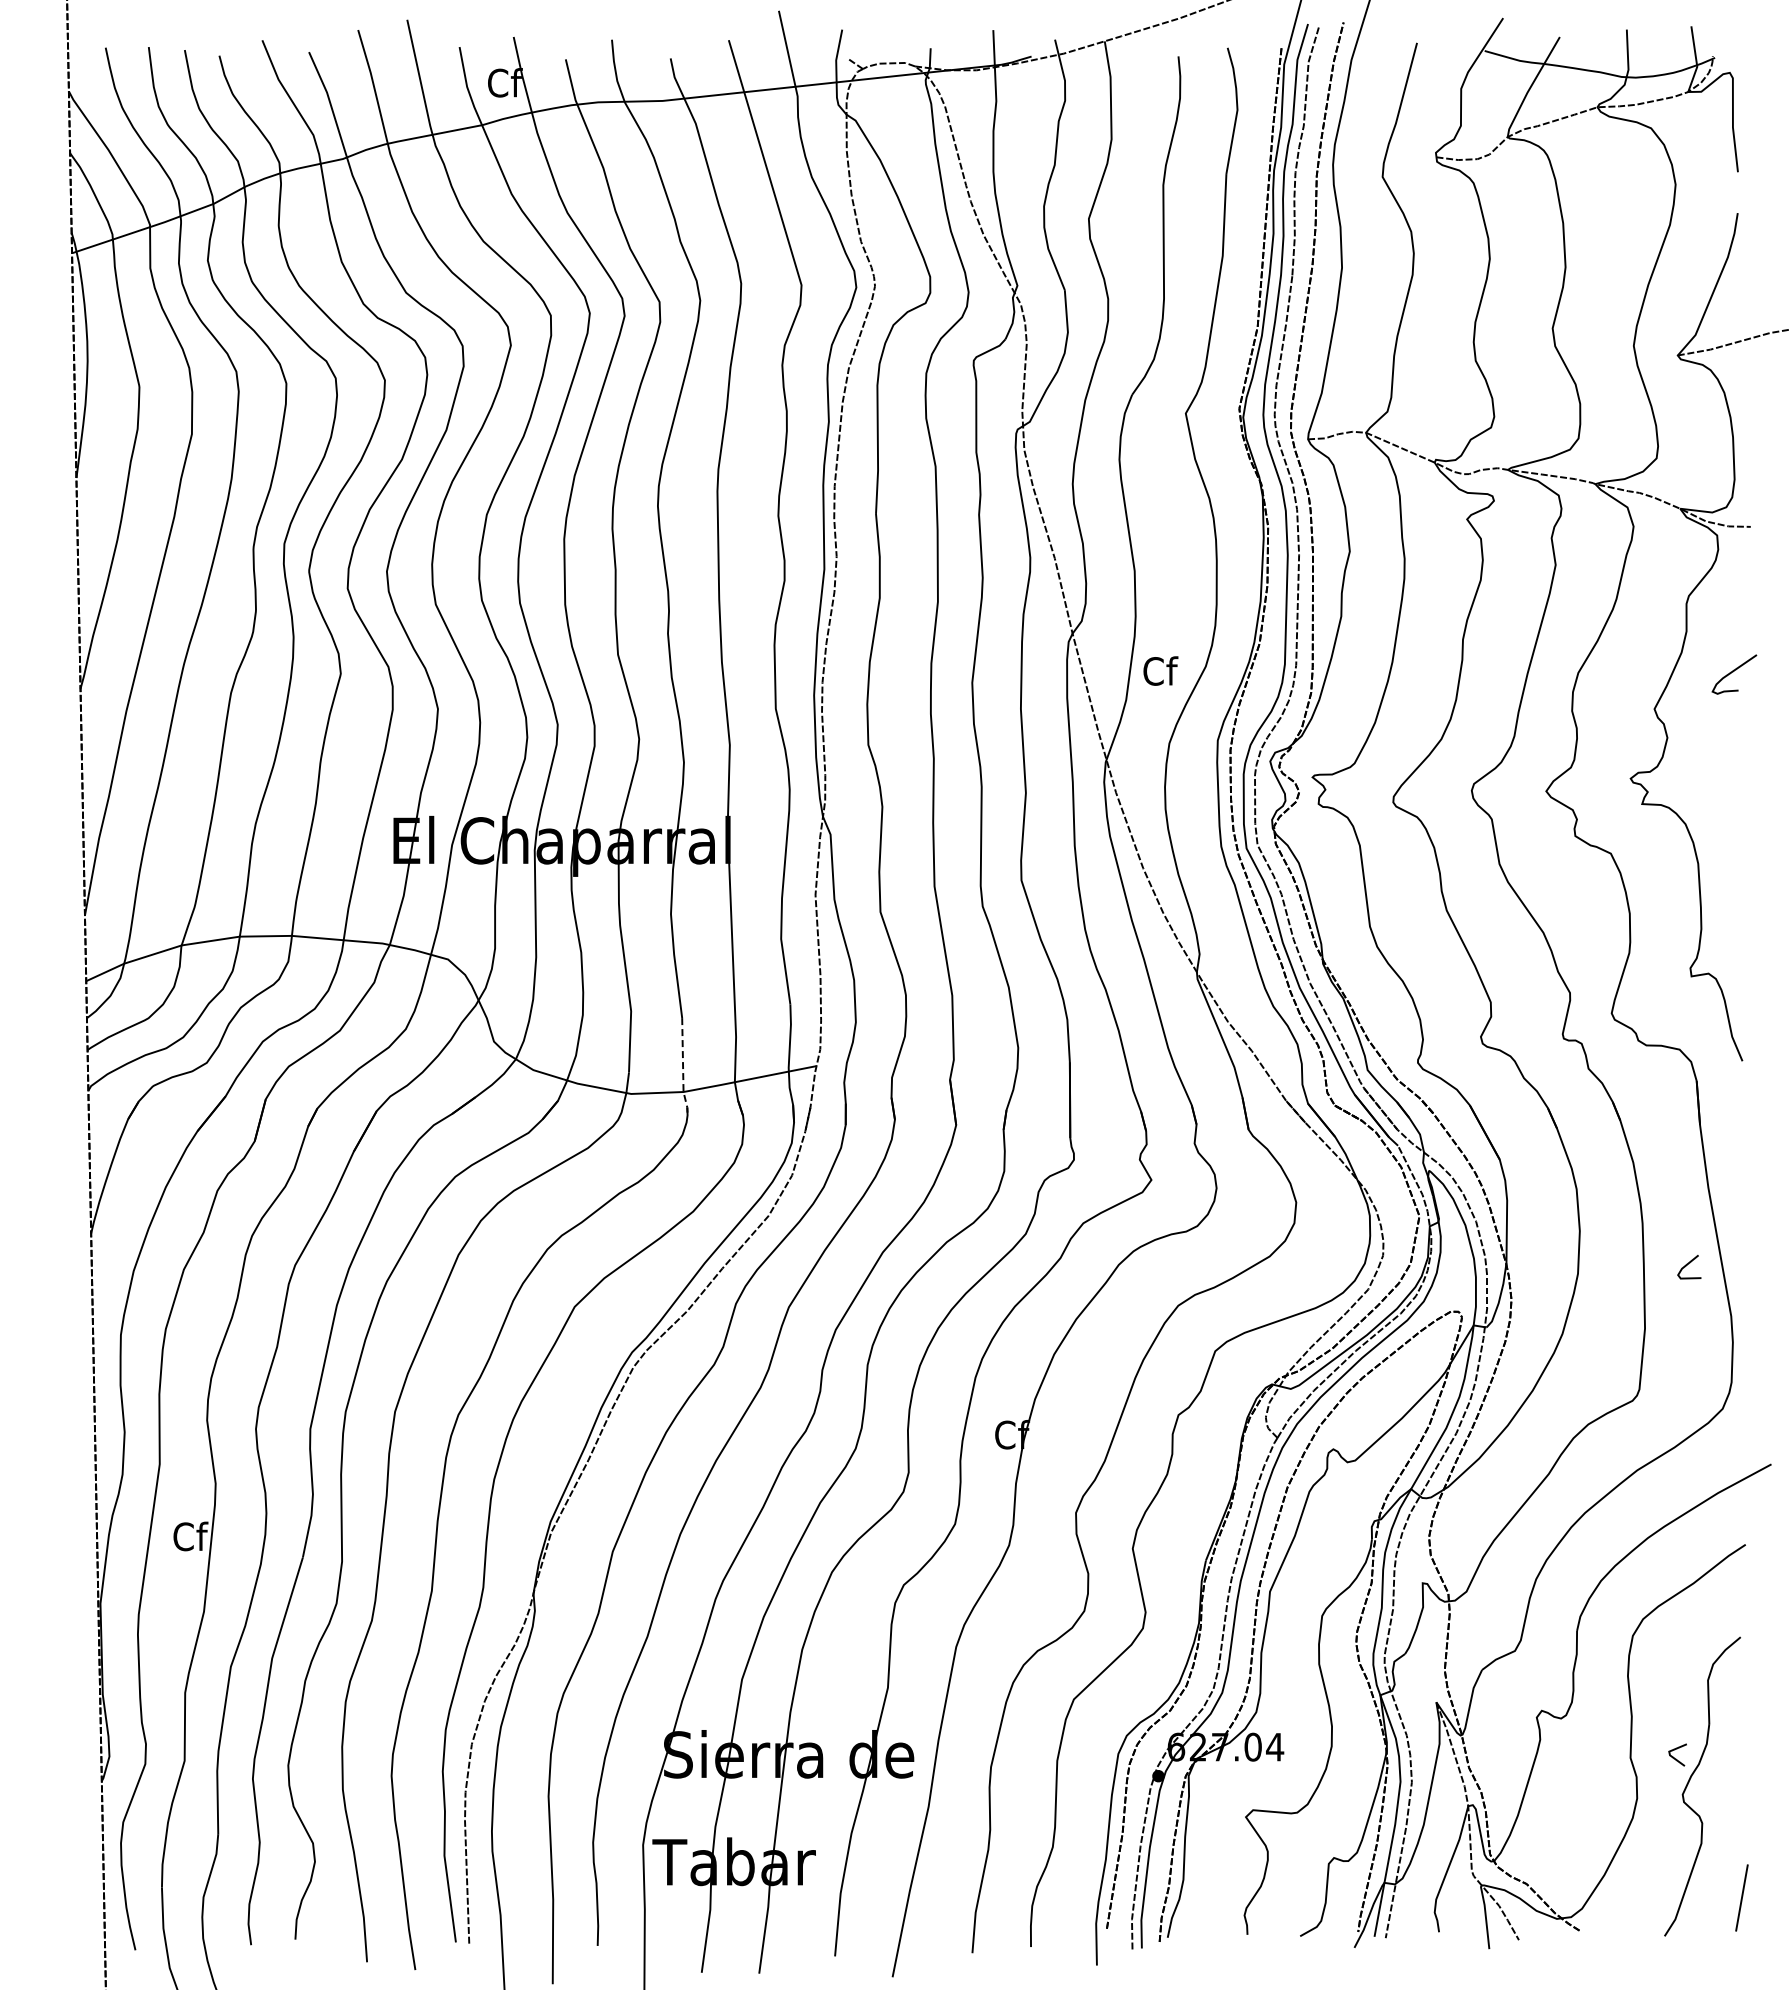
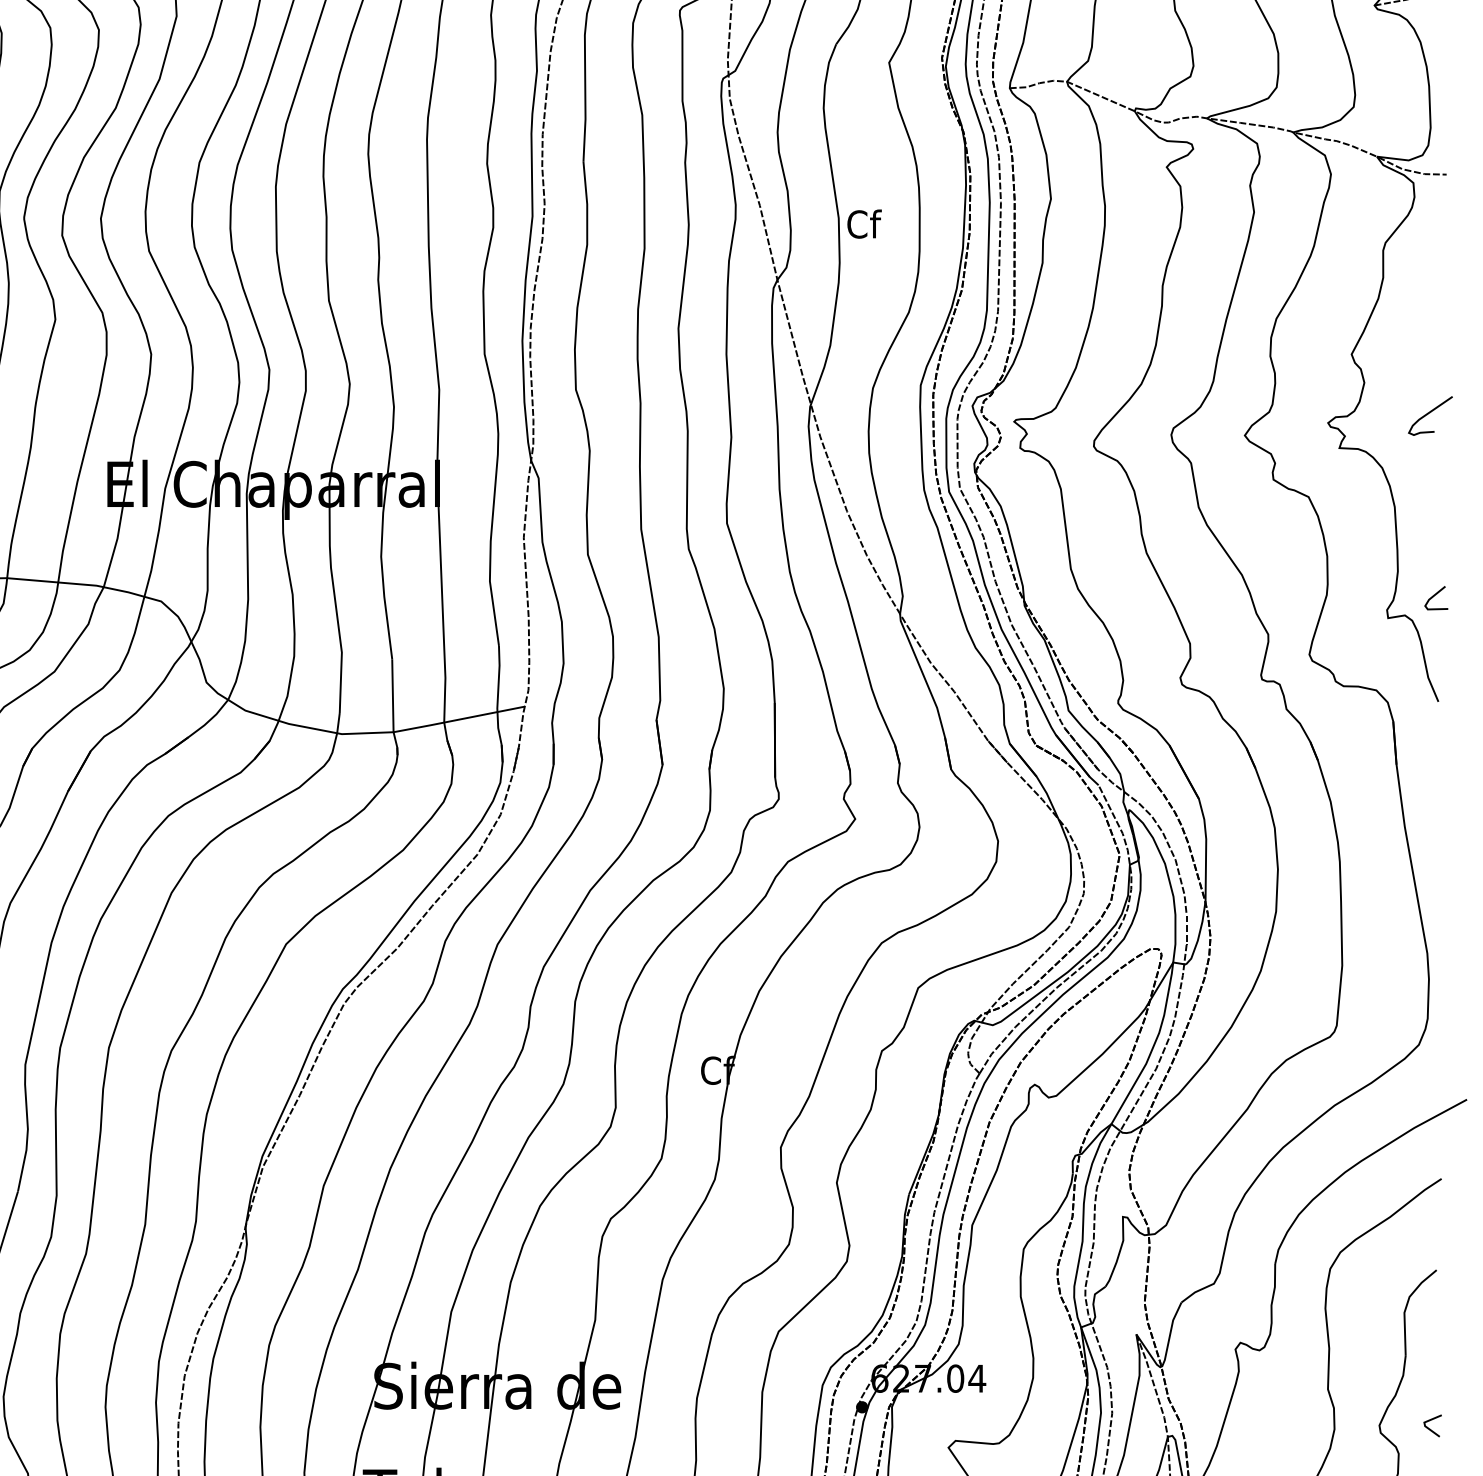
text: (1160, 670) -> (864, 223), moved
curve: (1733, 672) -> (1429, 413), moved
line: (683, 1068) -> (393, 709), dashed -> solid
line: (1687, 1265) -> (1434, 596), moved
line: (1676, 1758) -> (1431, 1429), moved

